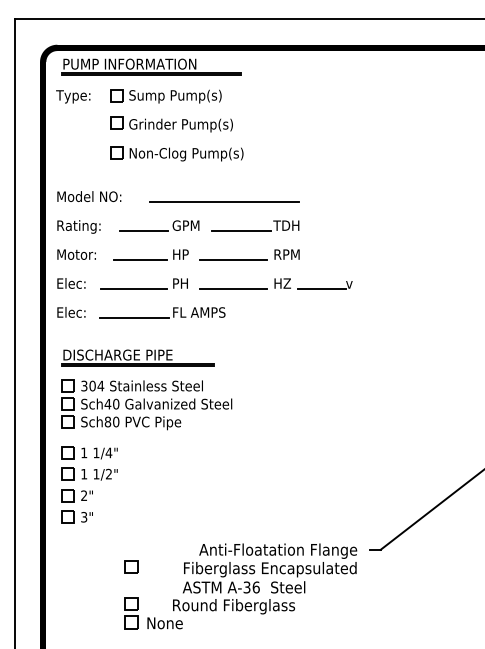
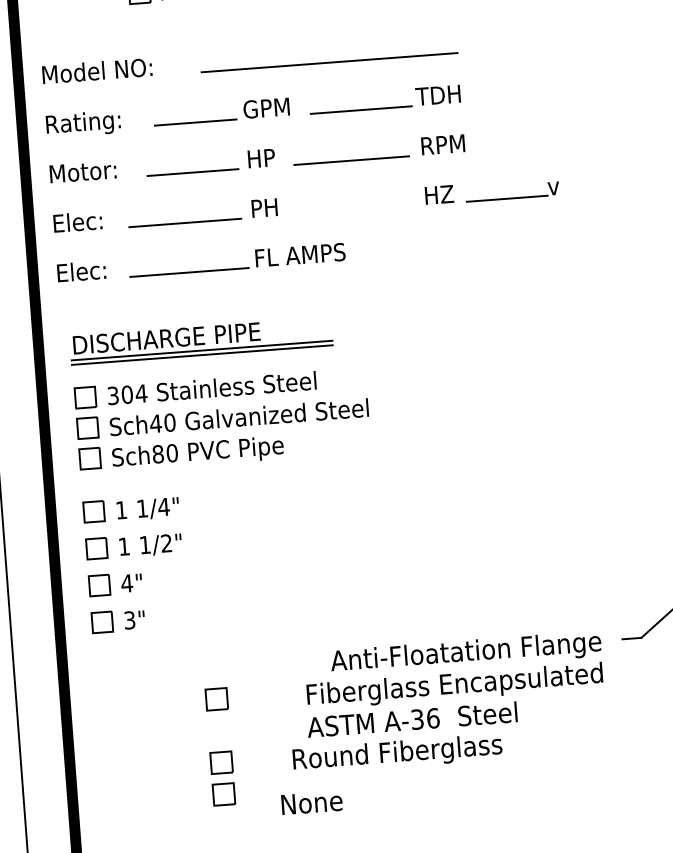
line: (233, 288) -> (355, 209), removed
text: (83, 495) -> (125, 583), 2" -> 4"
text: (164, 623) -> (310, 803), moved

